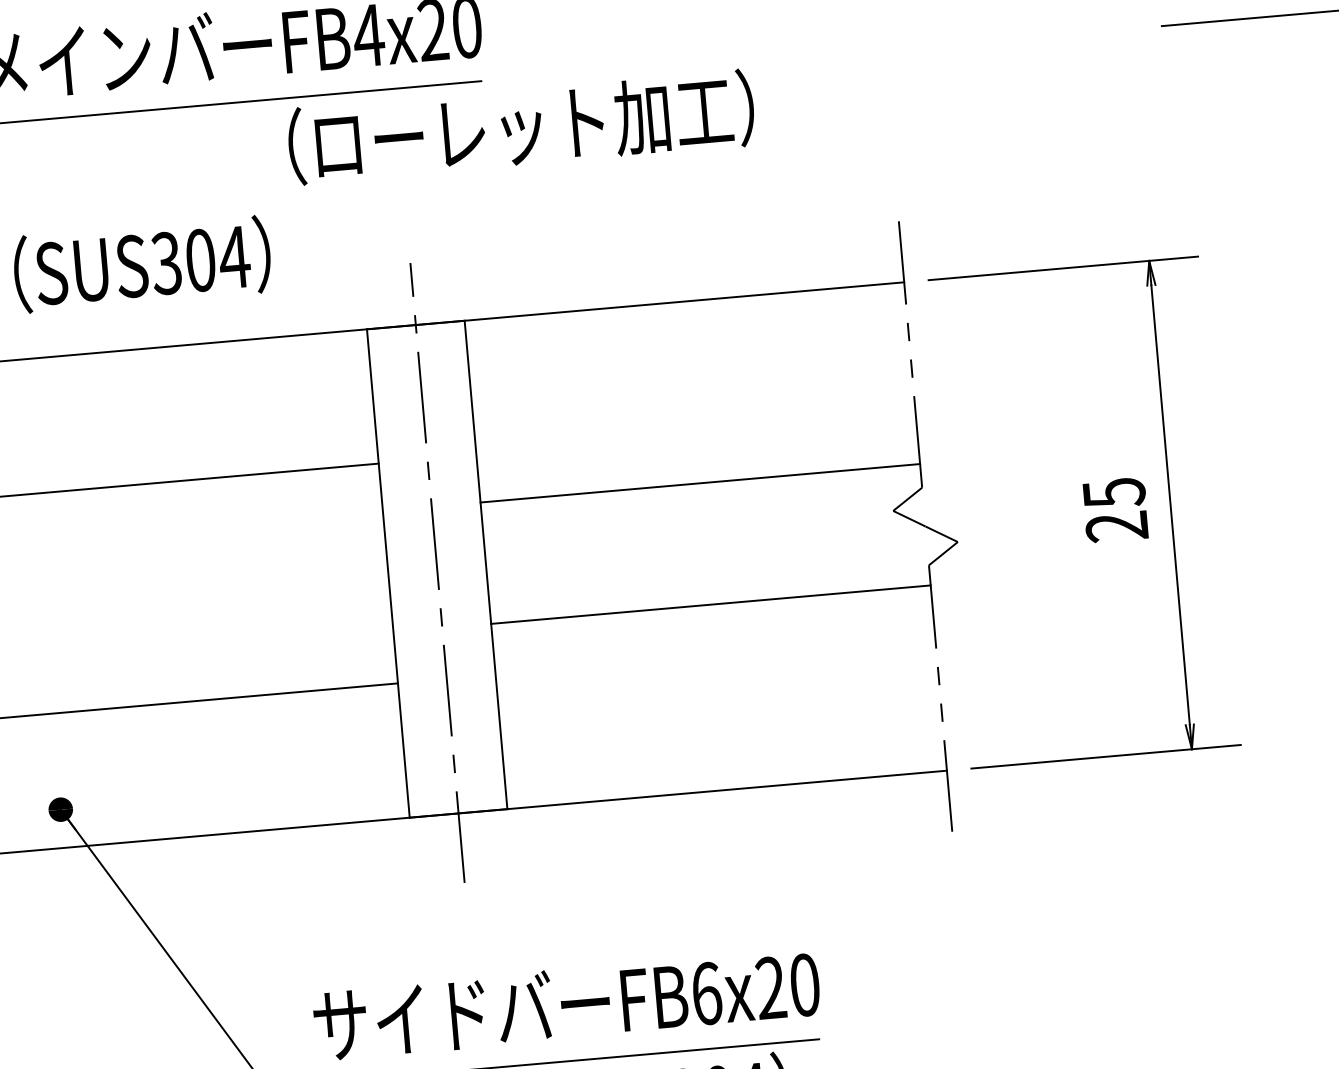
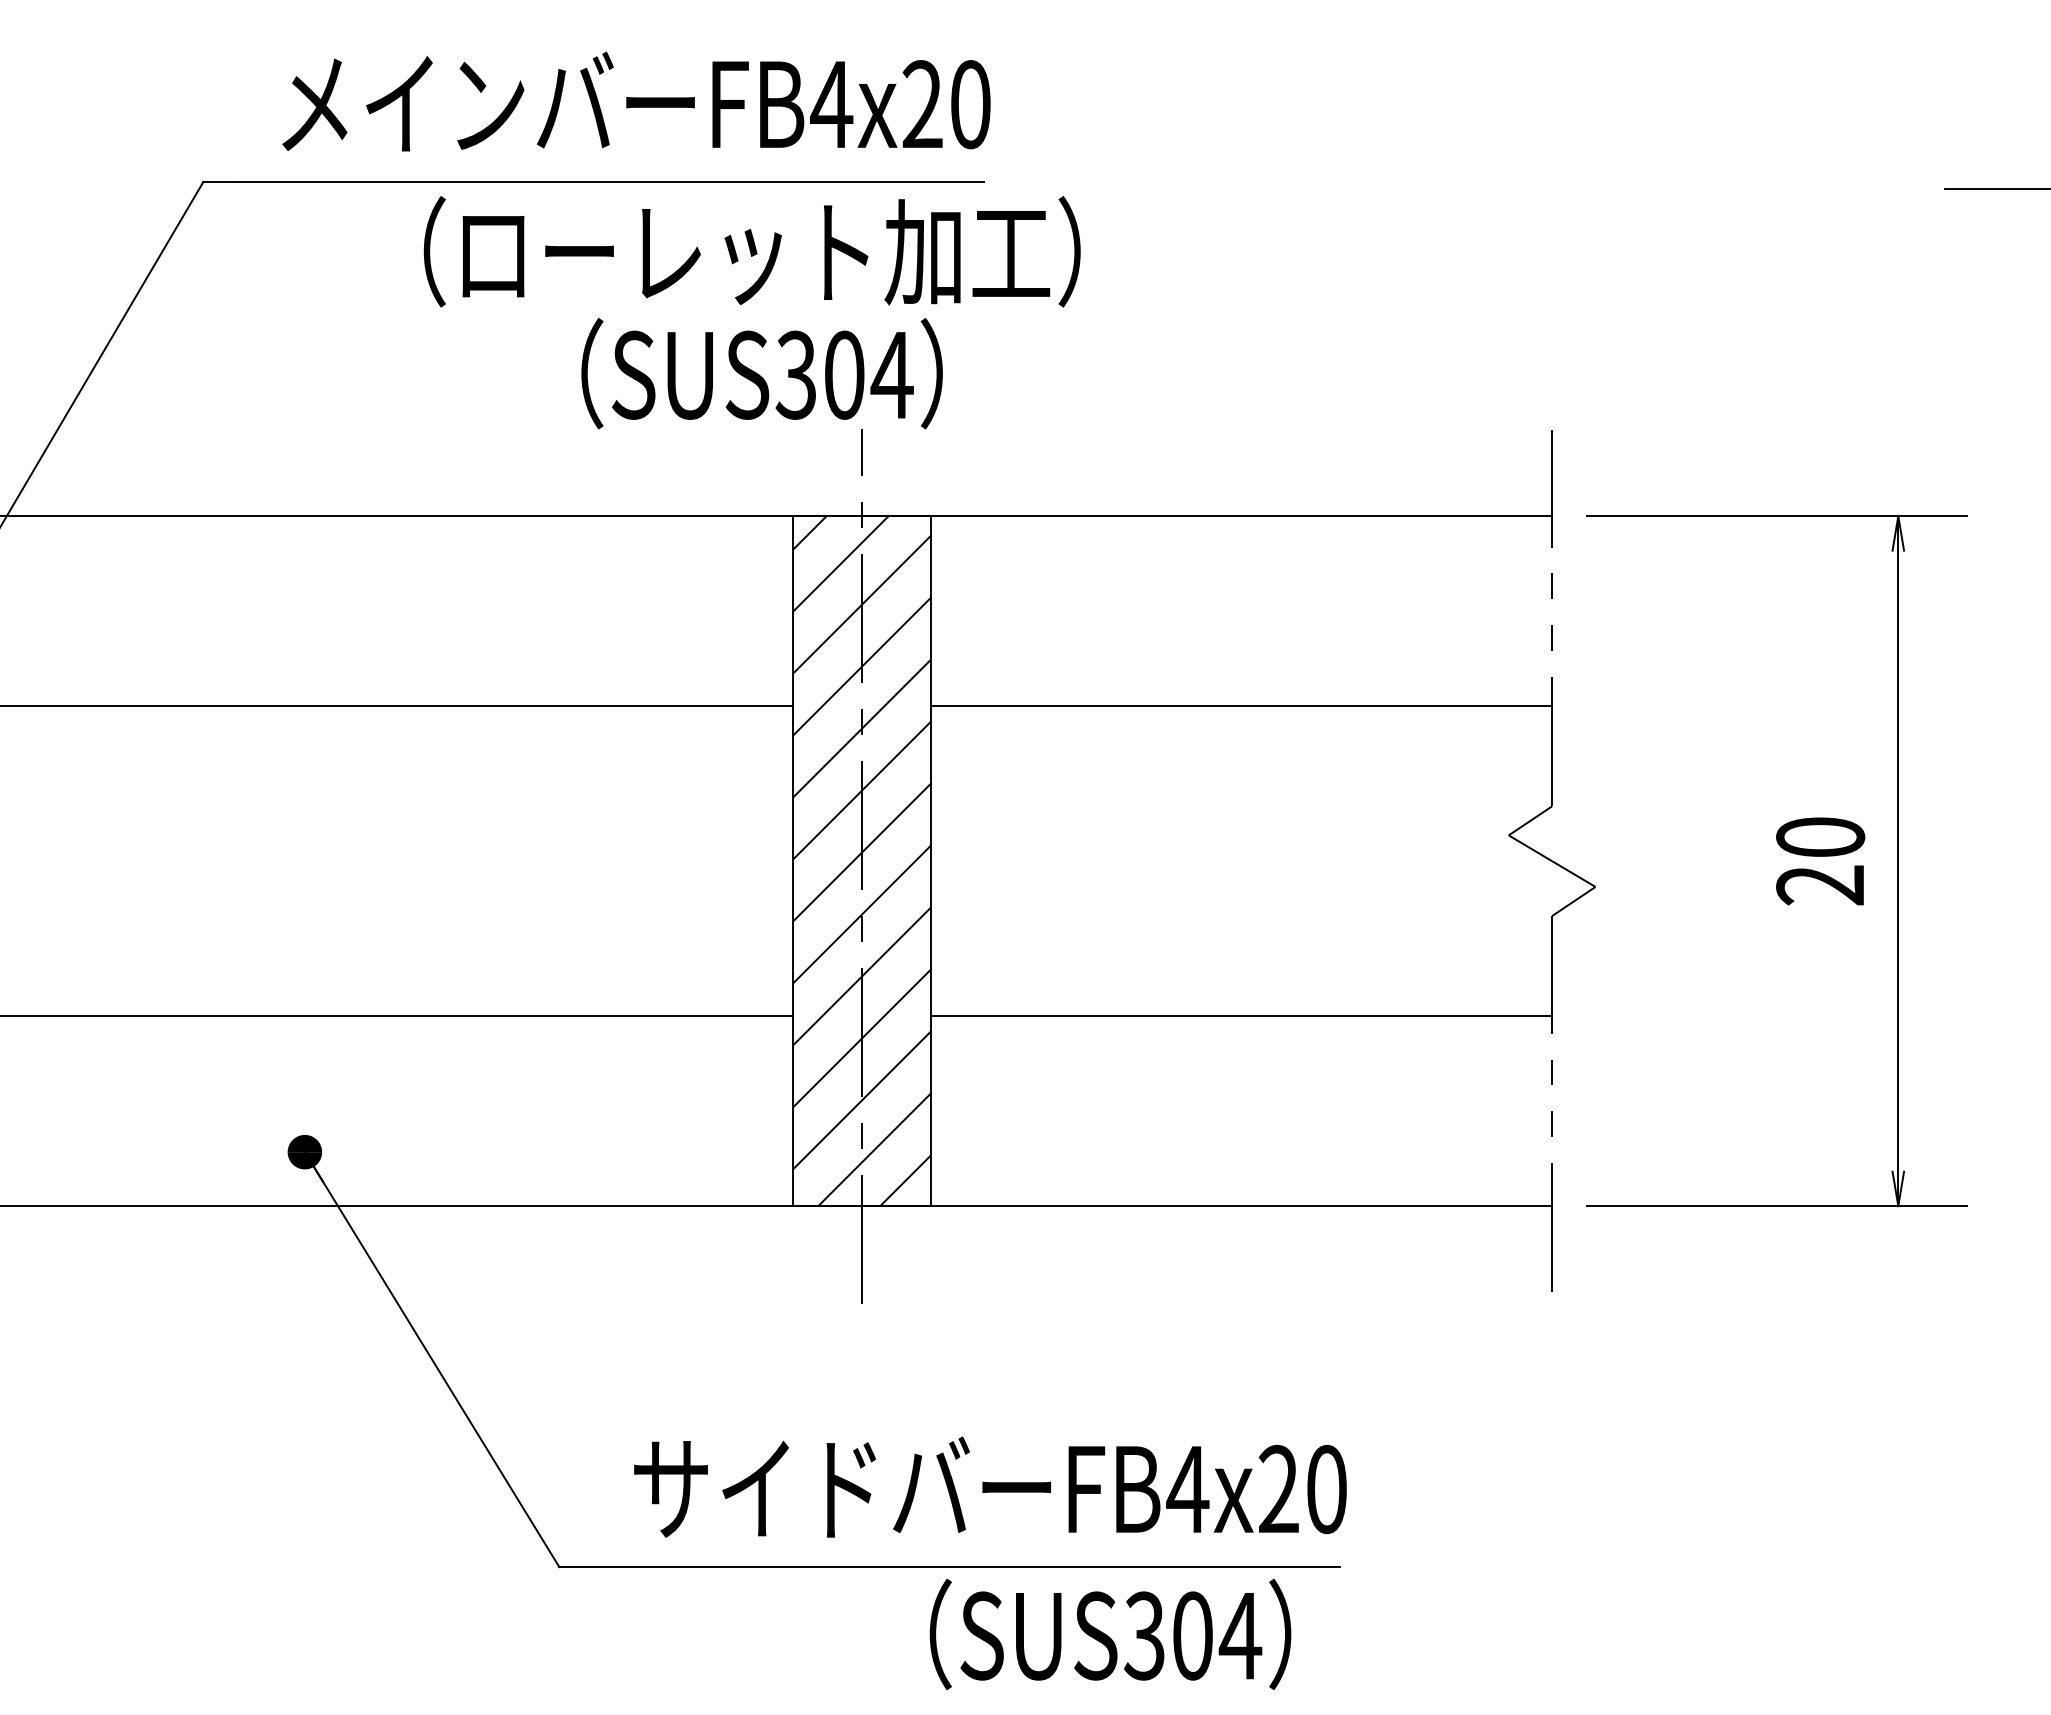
text: (520, 127) -> (751, 251), moved
text: (141, 264) -> (761, 373), moved
line: (700, 482) -> (1241, 705), moved
text: (1114, 493) -> (1820, 837), 25 -> 20
hatch: (437, 569) -> (862, 861), added
line: (710, 604) -> (1241, 1016), moved
text: (706, 993) -> (1187, 1489), FB6x20 -> FB4x20

